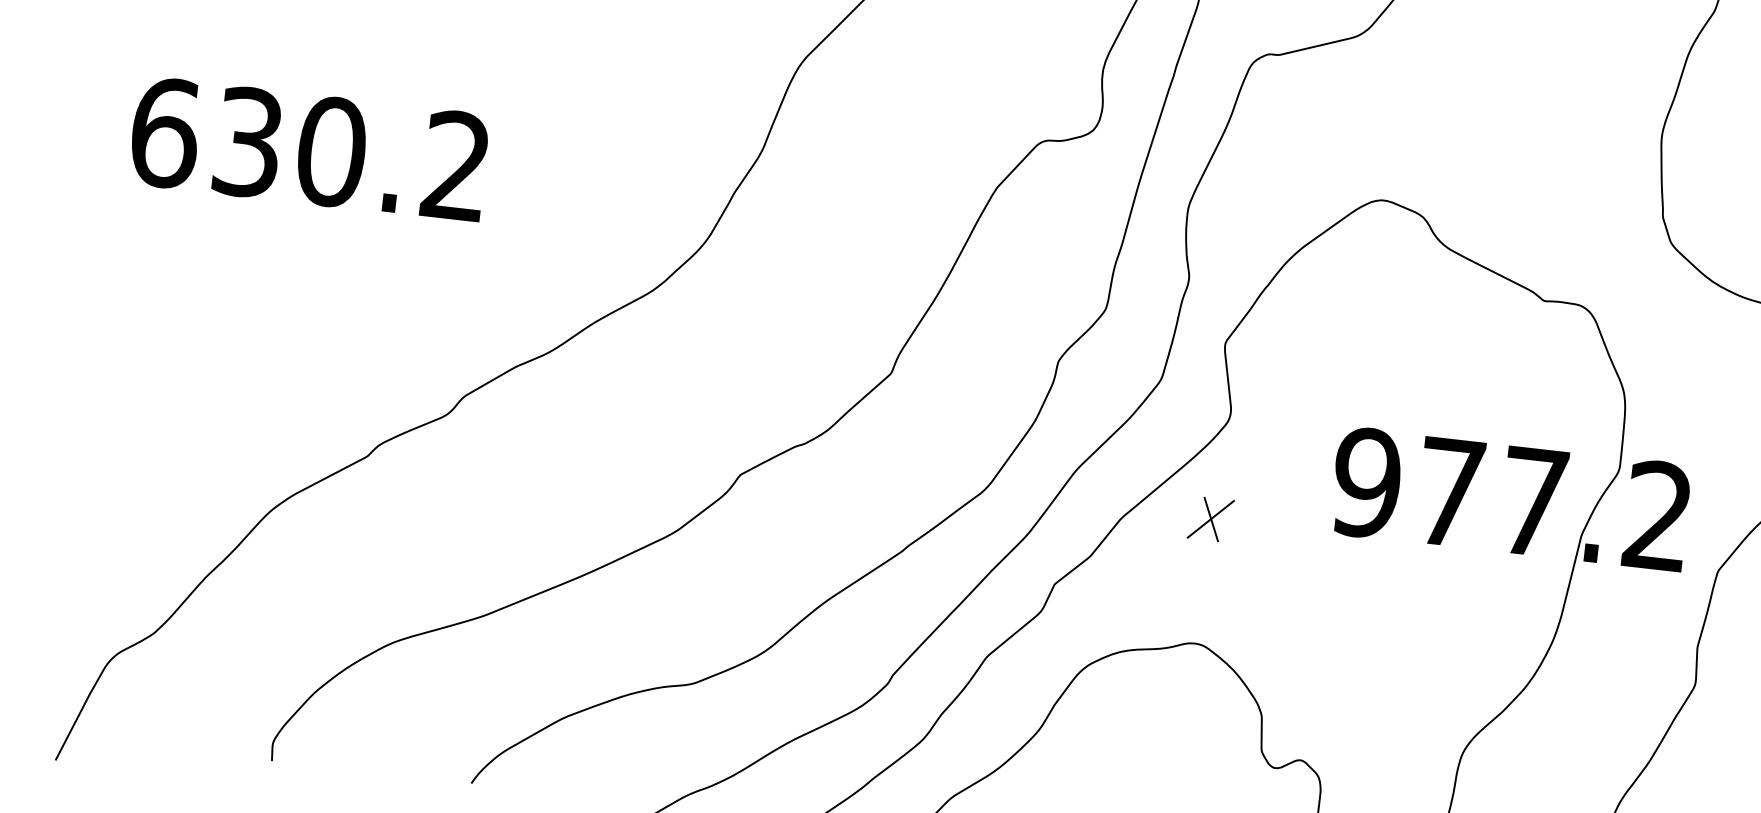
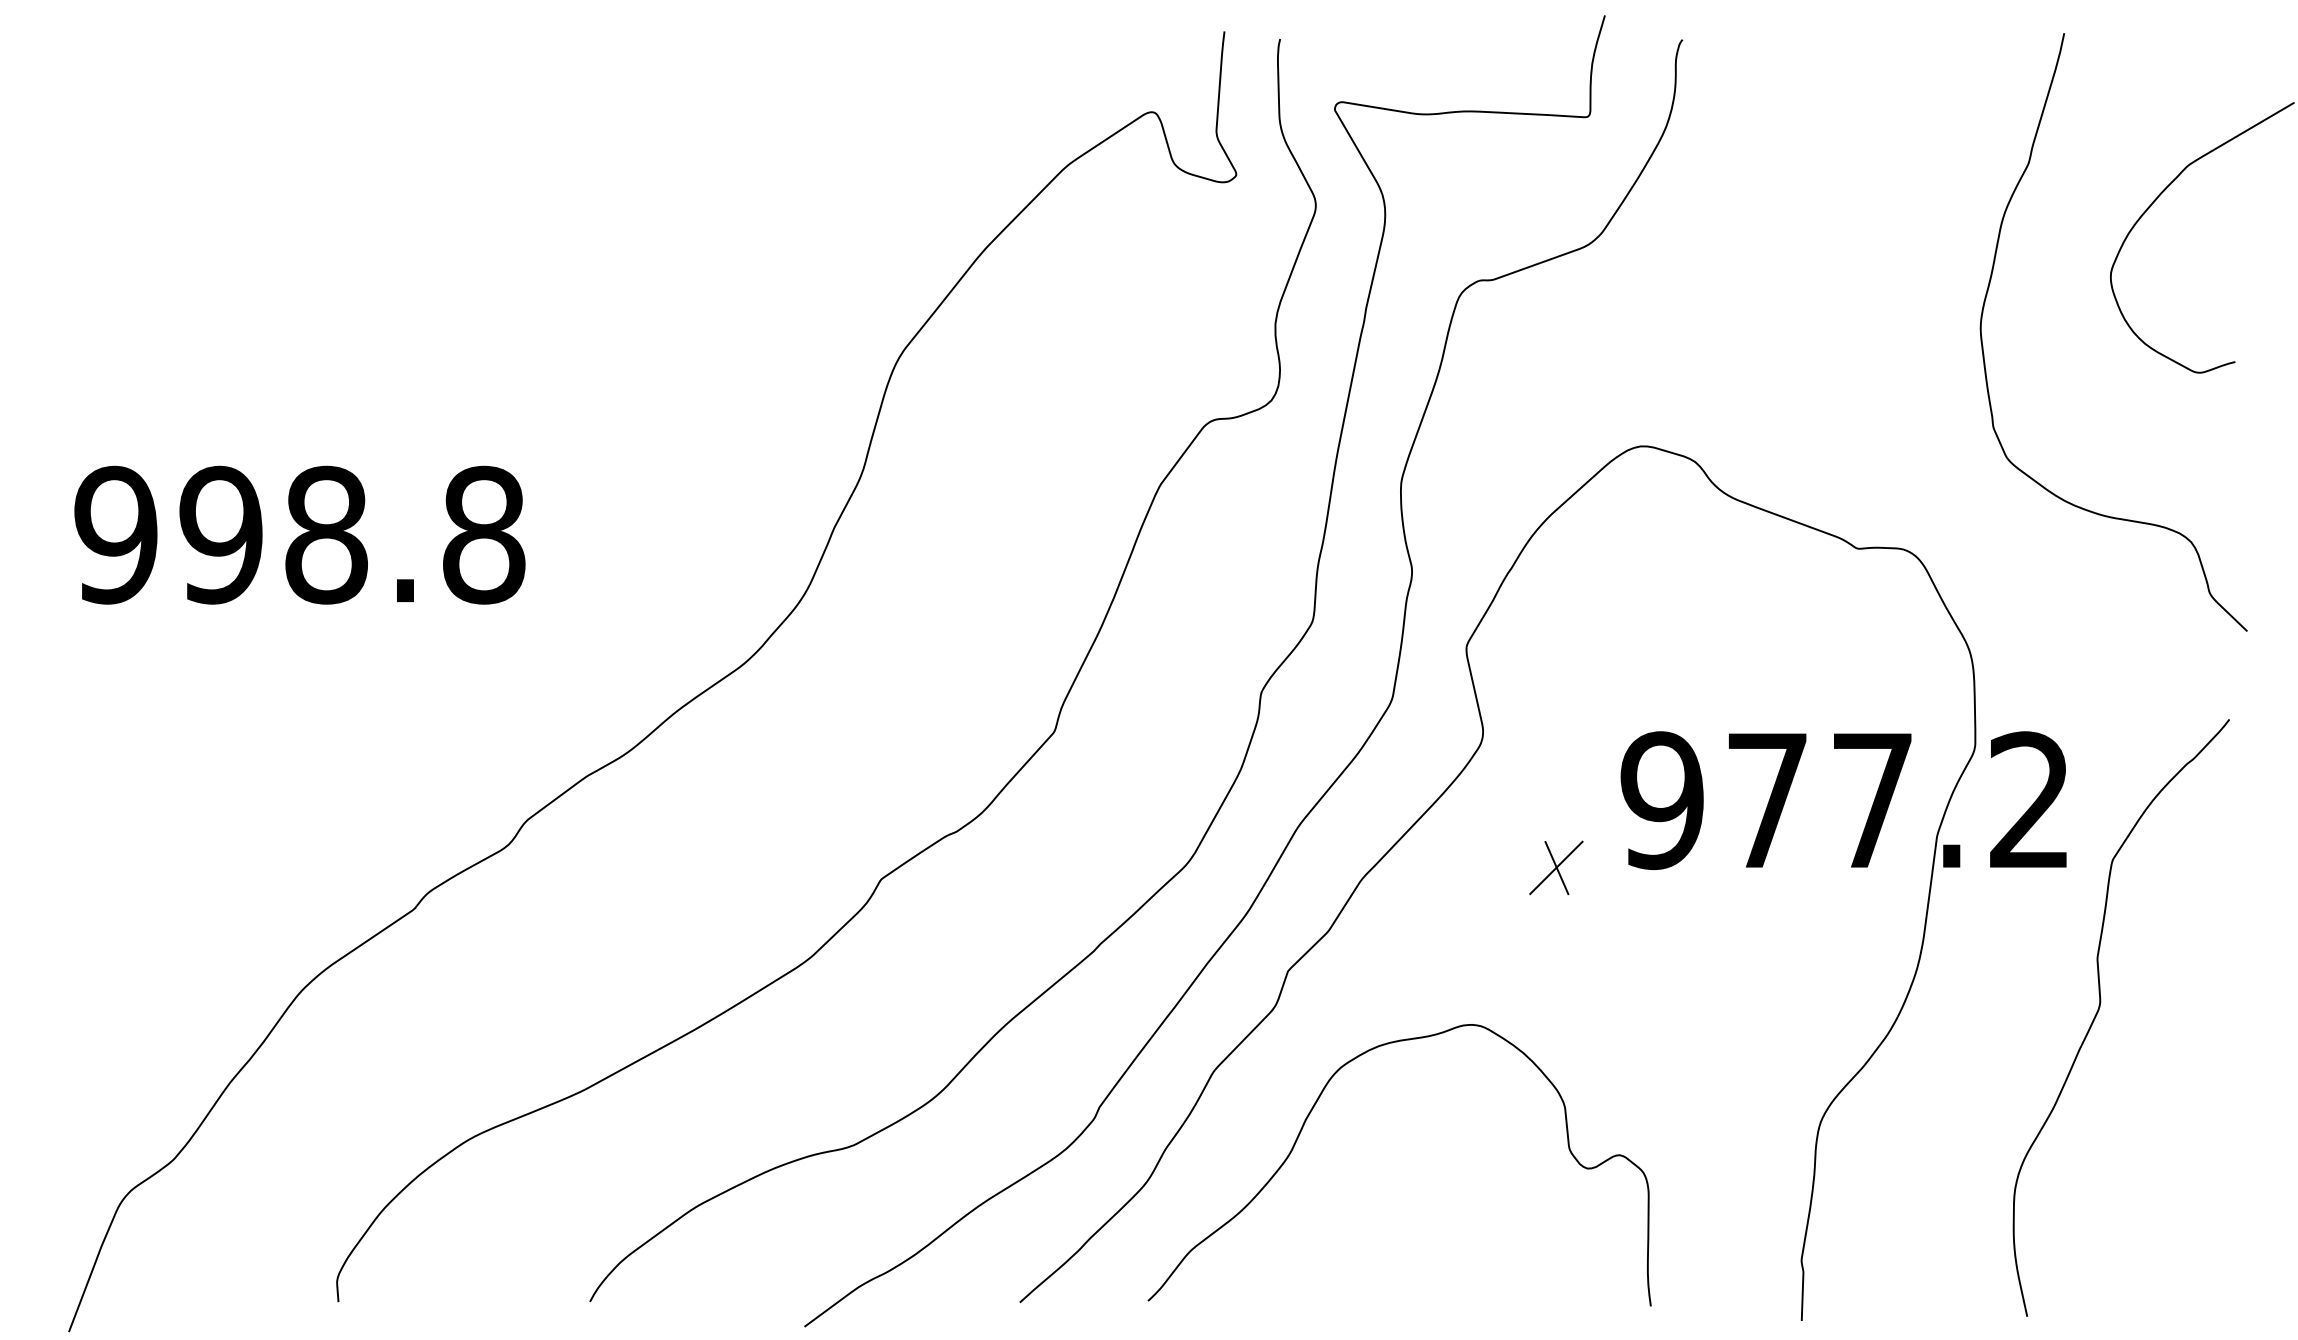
text: (310, 148) -> (299, 534), 630.2 -> 998.8
part: (1211, 519) -> (1556, 867), moved

